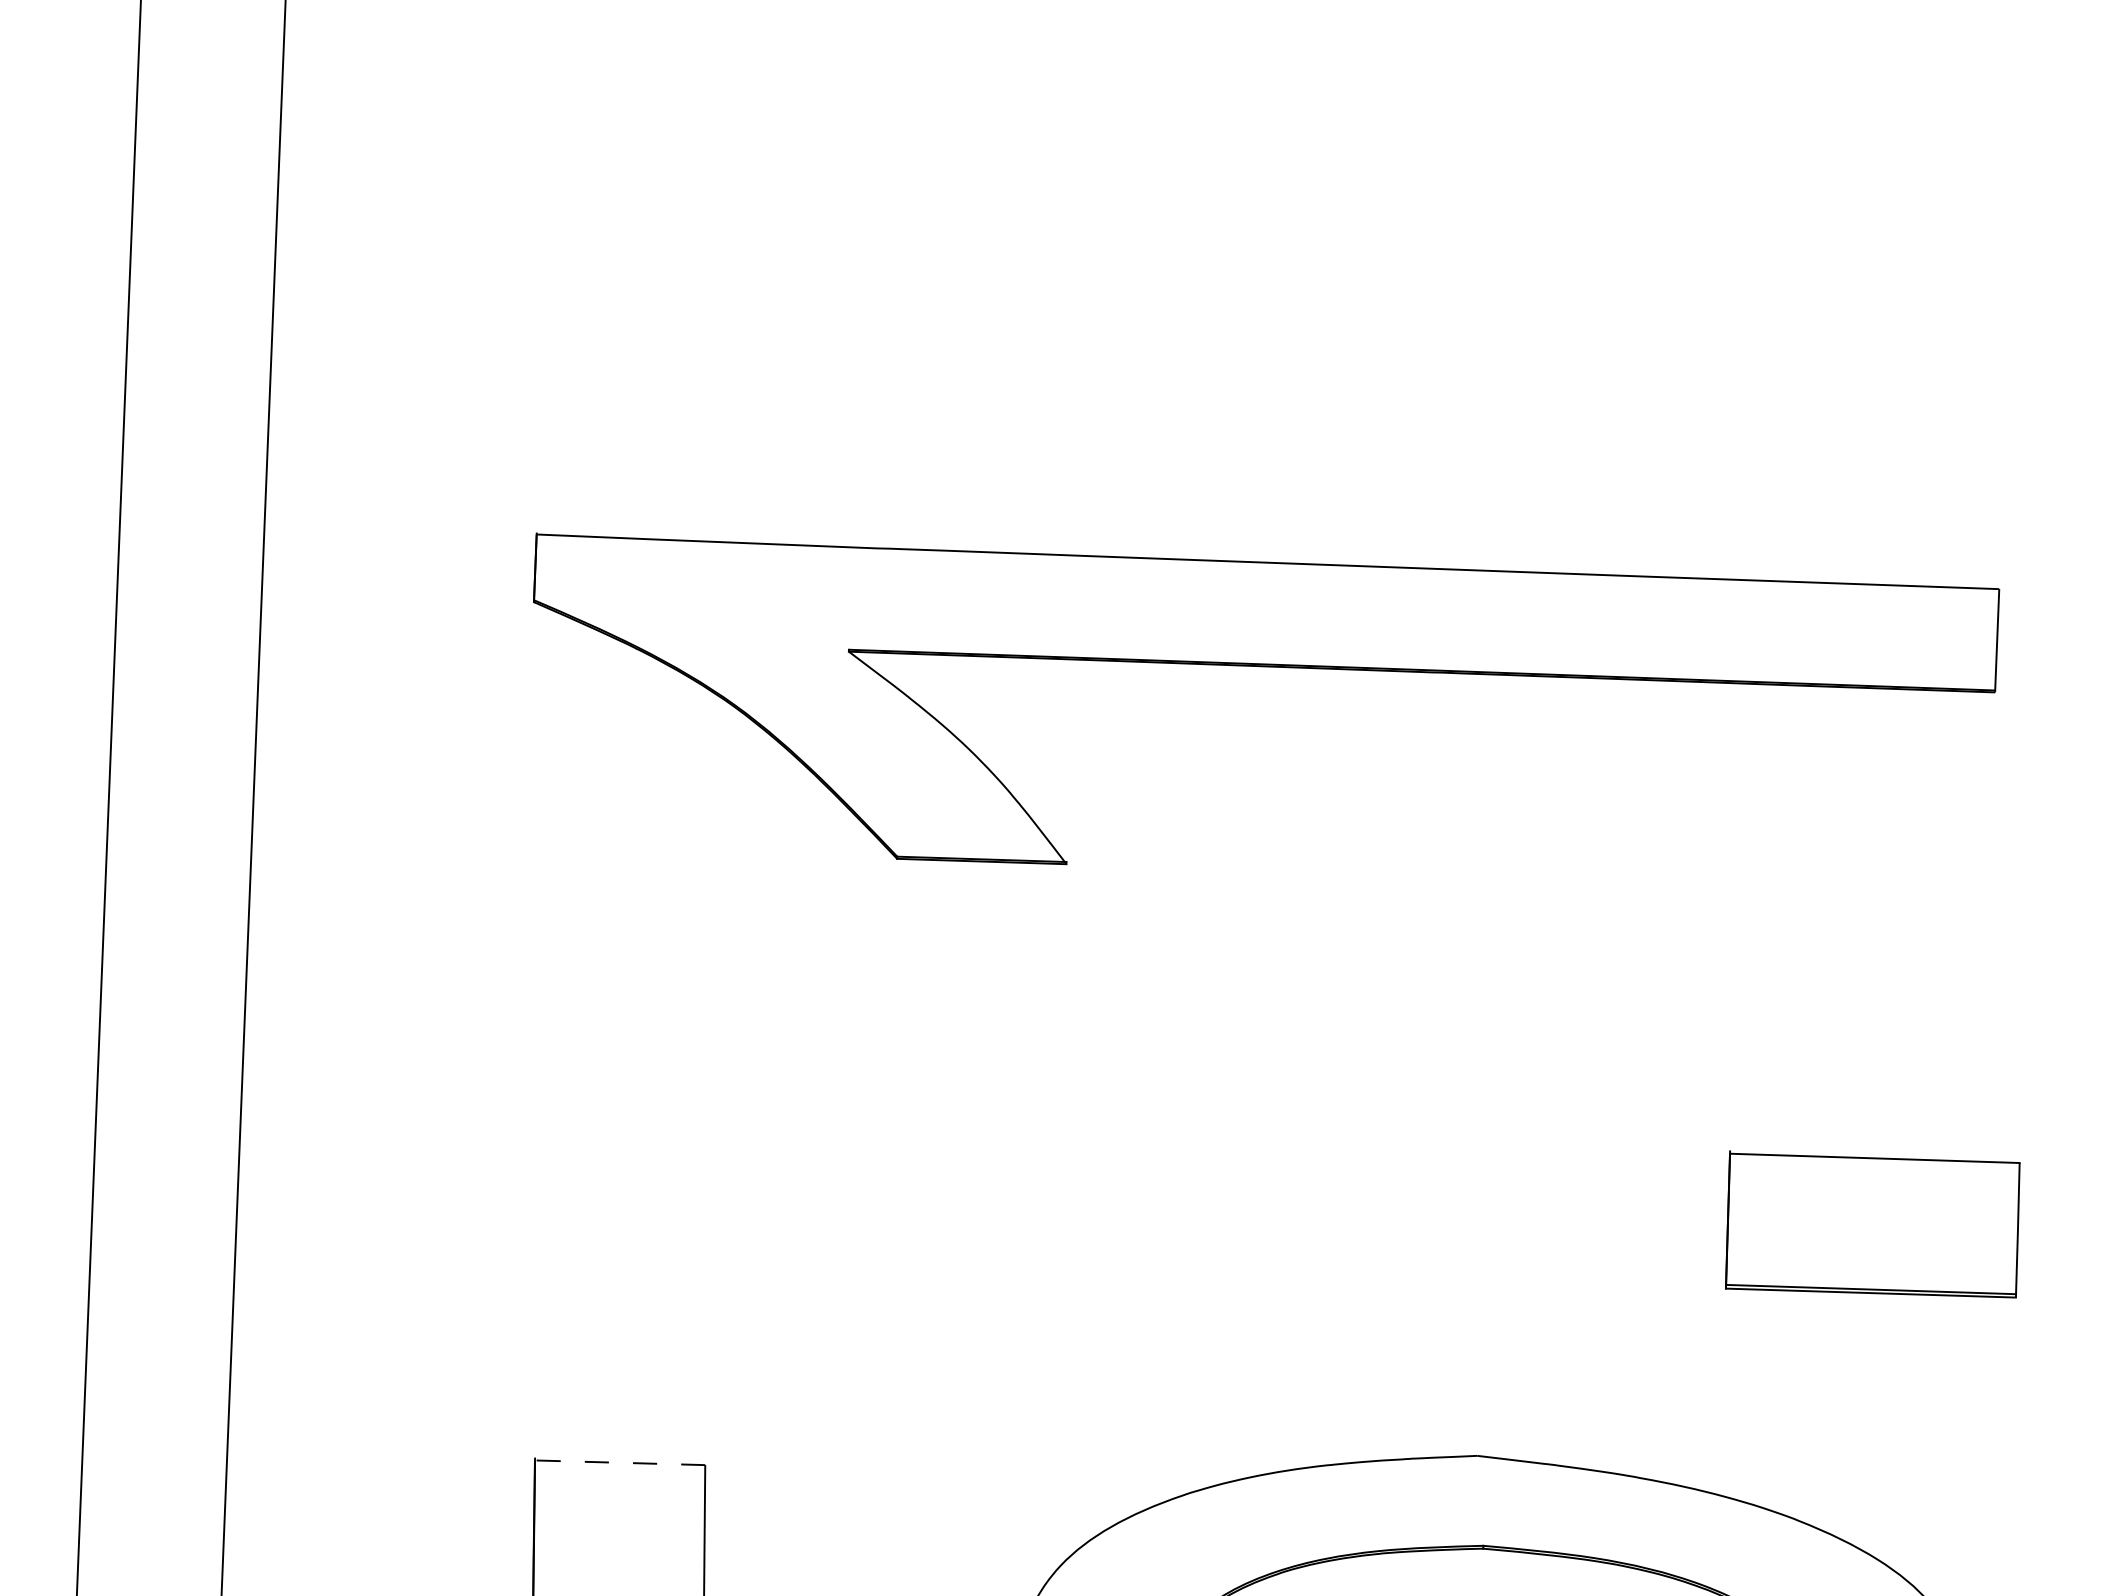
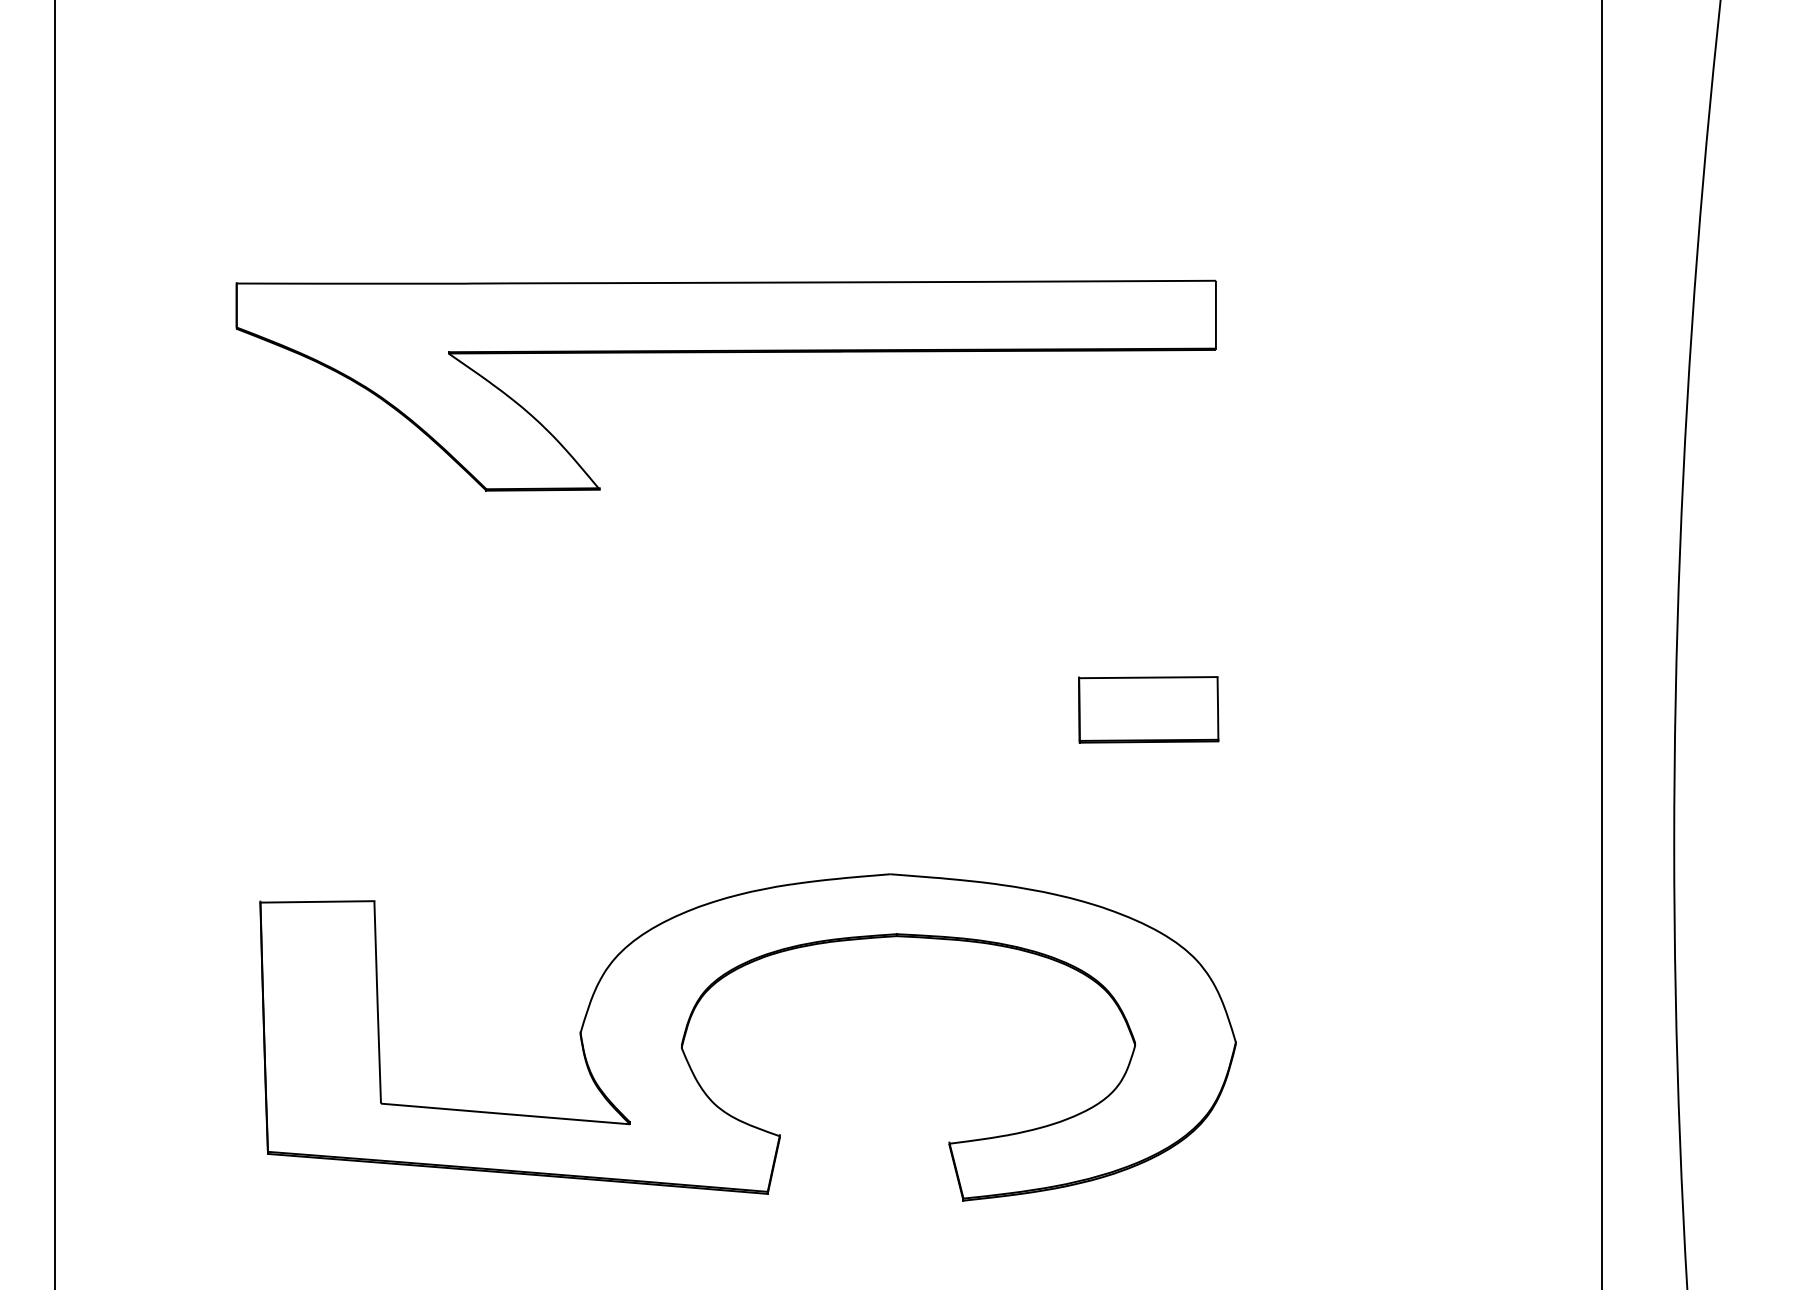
part: (1872, 1225) -> (1148, 709), size x0.71
line: (620, 1462) -> (317, 901), dashed -> solid

